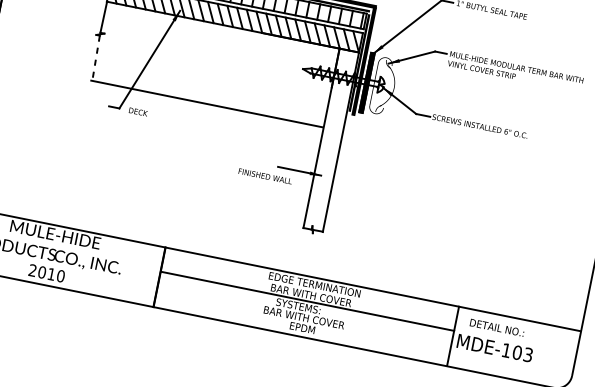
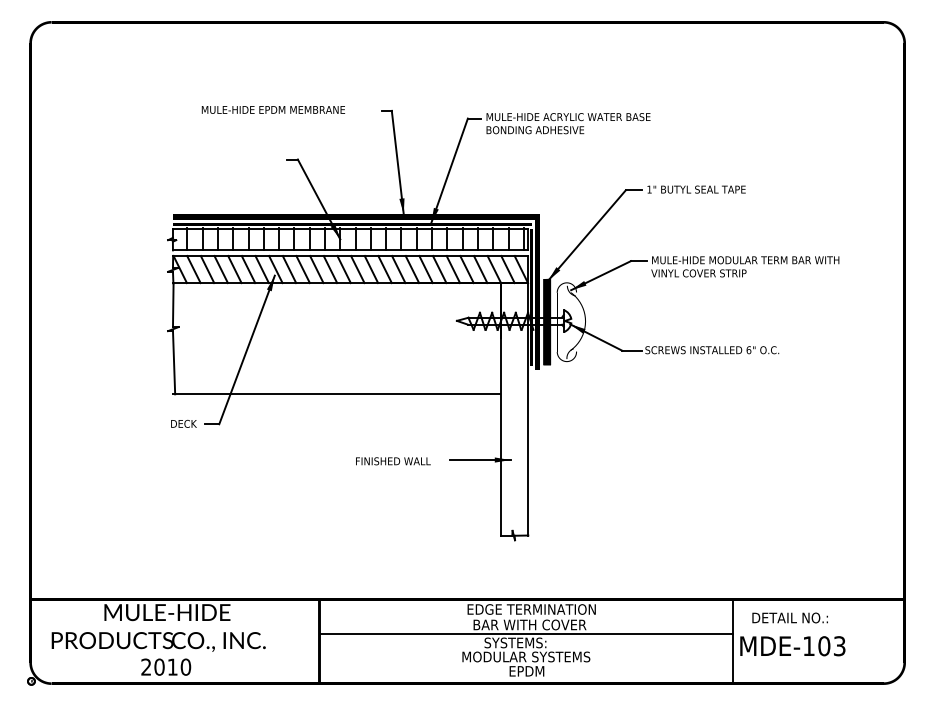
line: (96, 58) -> (174, 362), dashed -> solid
text: (138, 111) -> (183, 423), moved
text: (265, 176) -> (393, 461), moved
text: (304, 317) -> (526, 656), BAR WITH COVER -> MODULAR SYSTEMS

